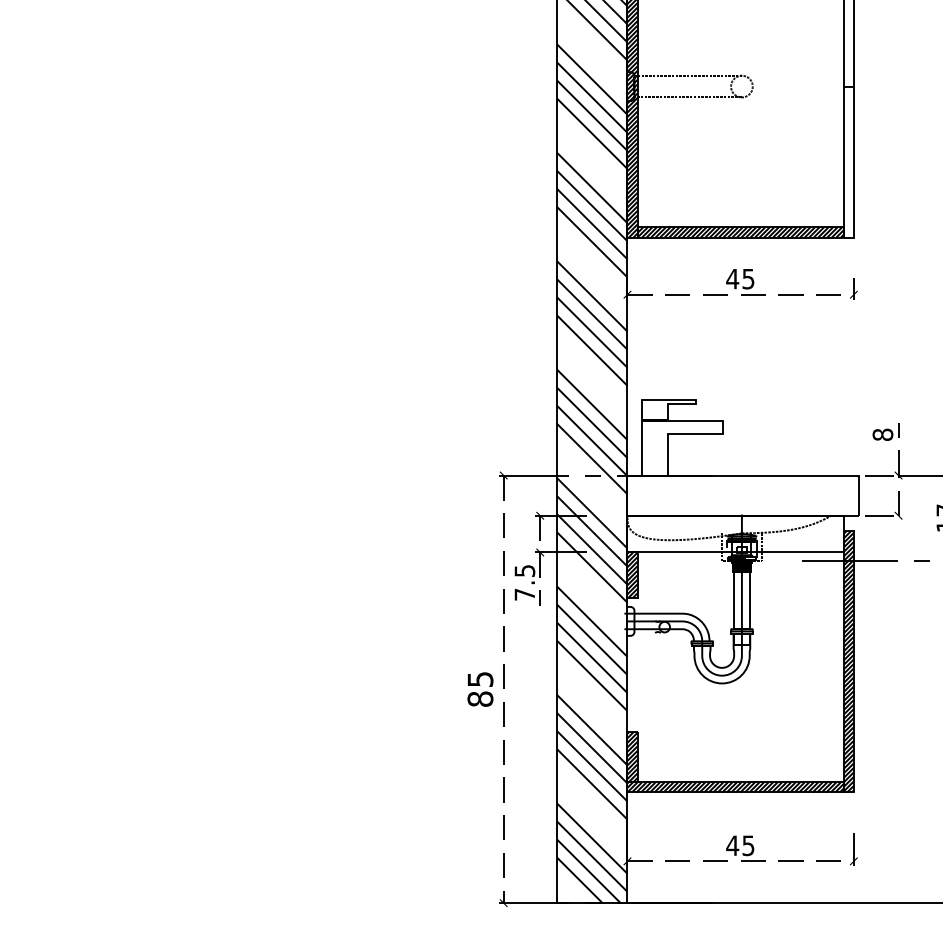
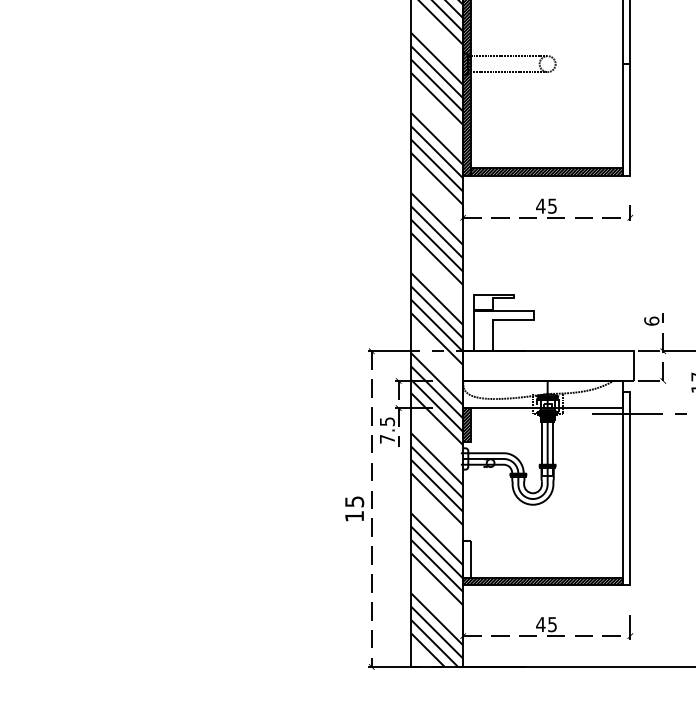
text: (882, 434) -> (651, 320), 8 -> 6
hatch: (848, 661) -> (626, 488), removed
text: (480, 698) -> (354, 515), 85 -> 15
hatch: (632, 757) -> (466, 559), removed

